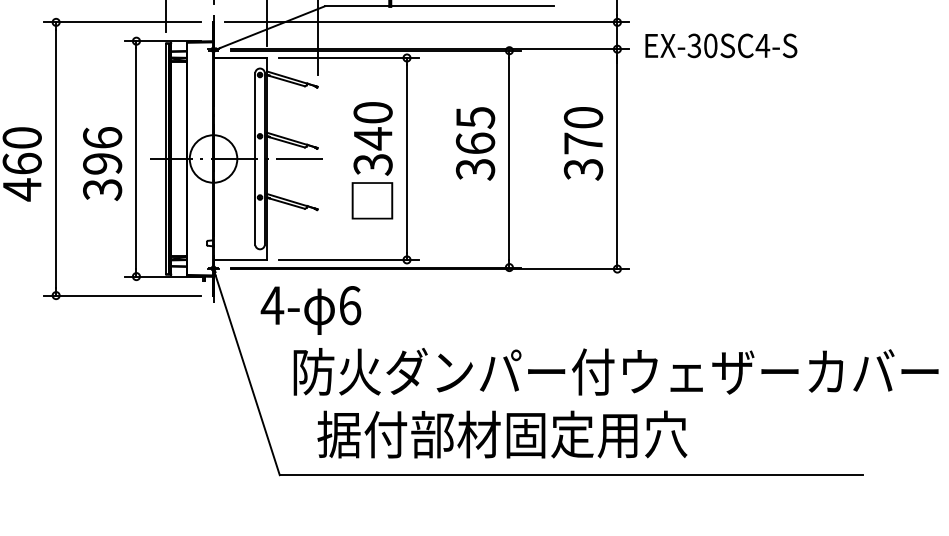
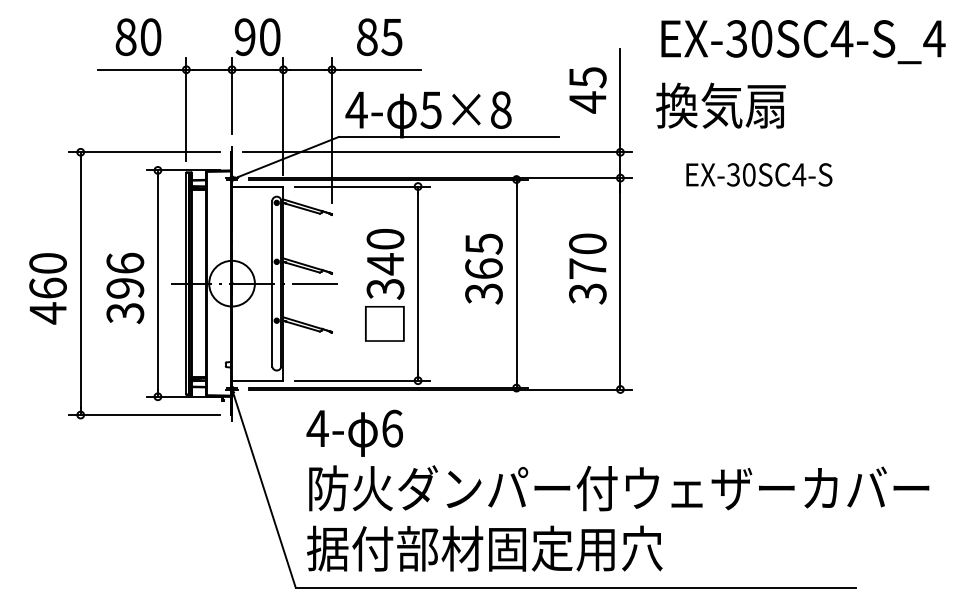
text: (721, 45) -> (759, 174), moved
text: (310, 309) -> (354, 432), moved
text: (502, 434) -> (484, 548), moved

